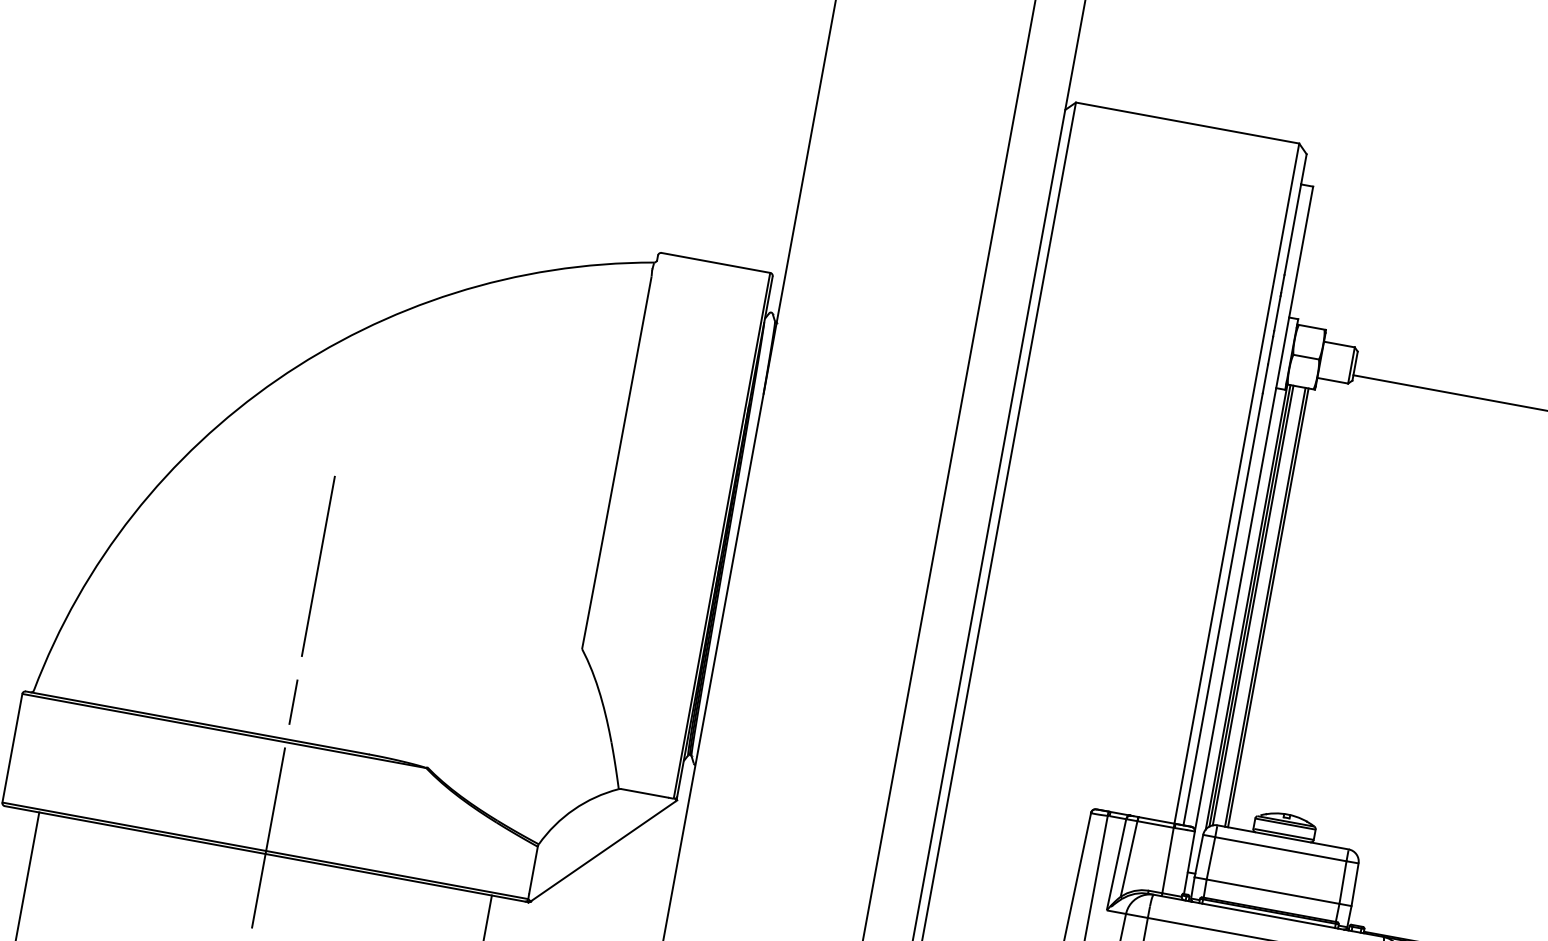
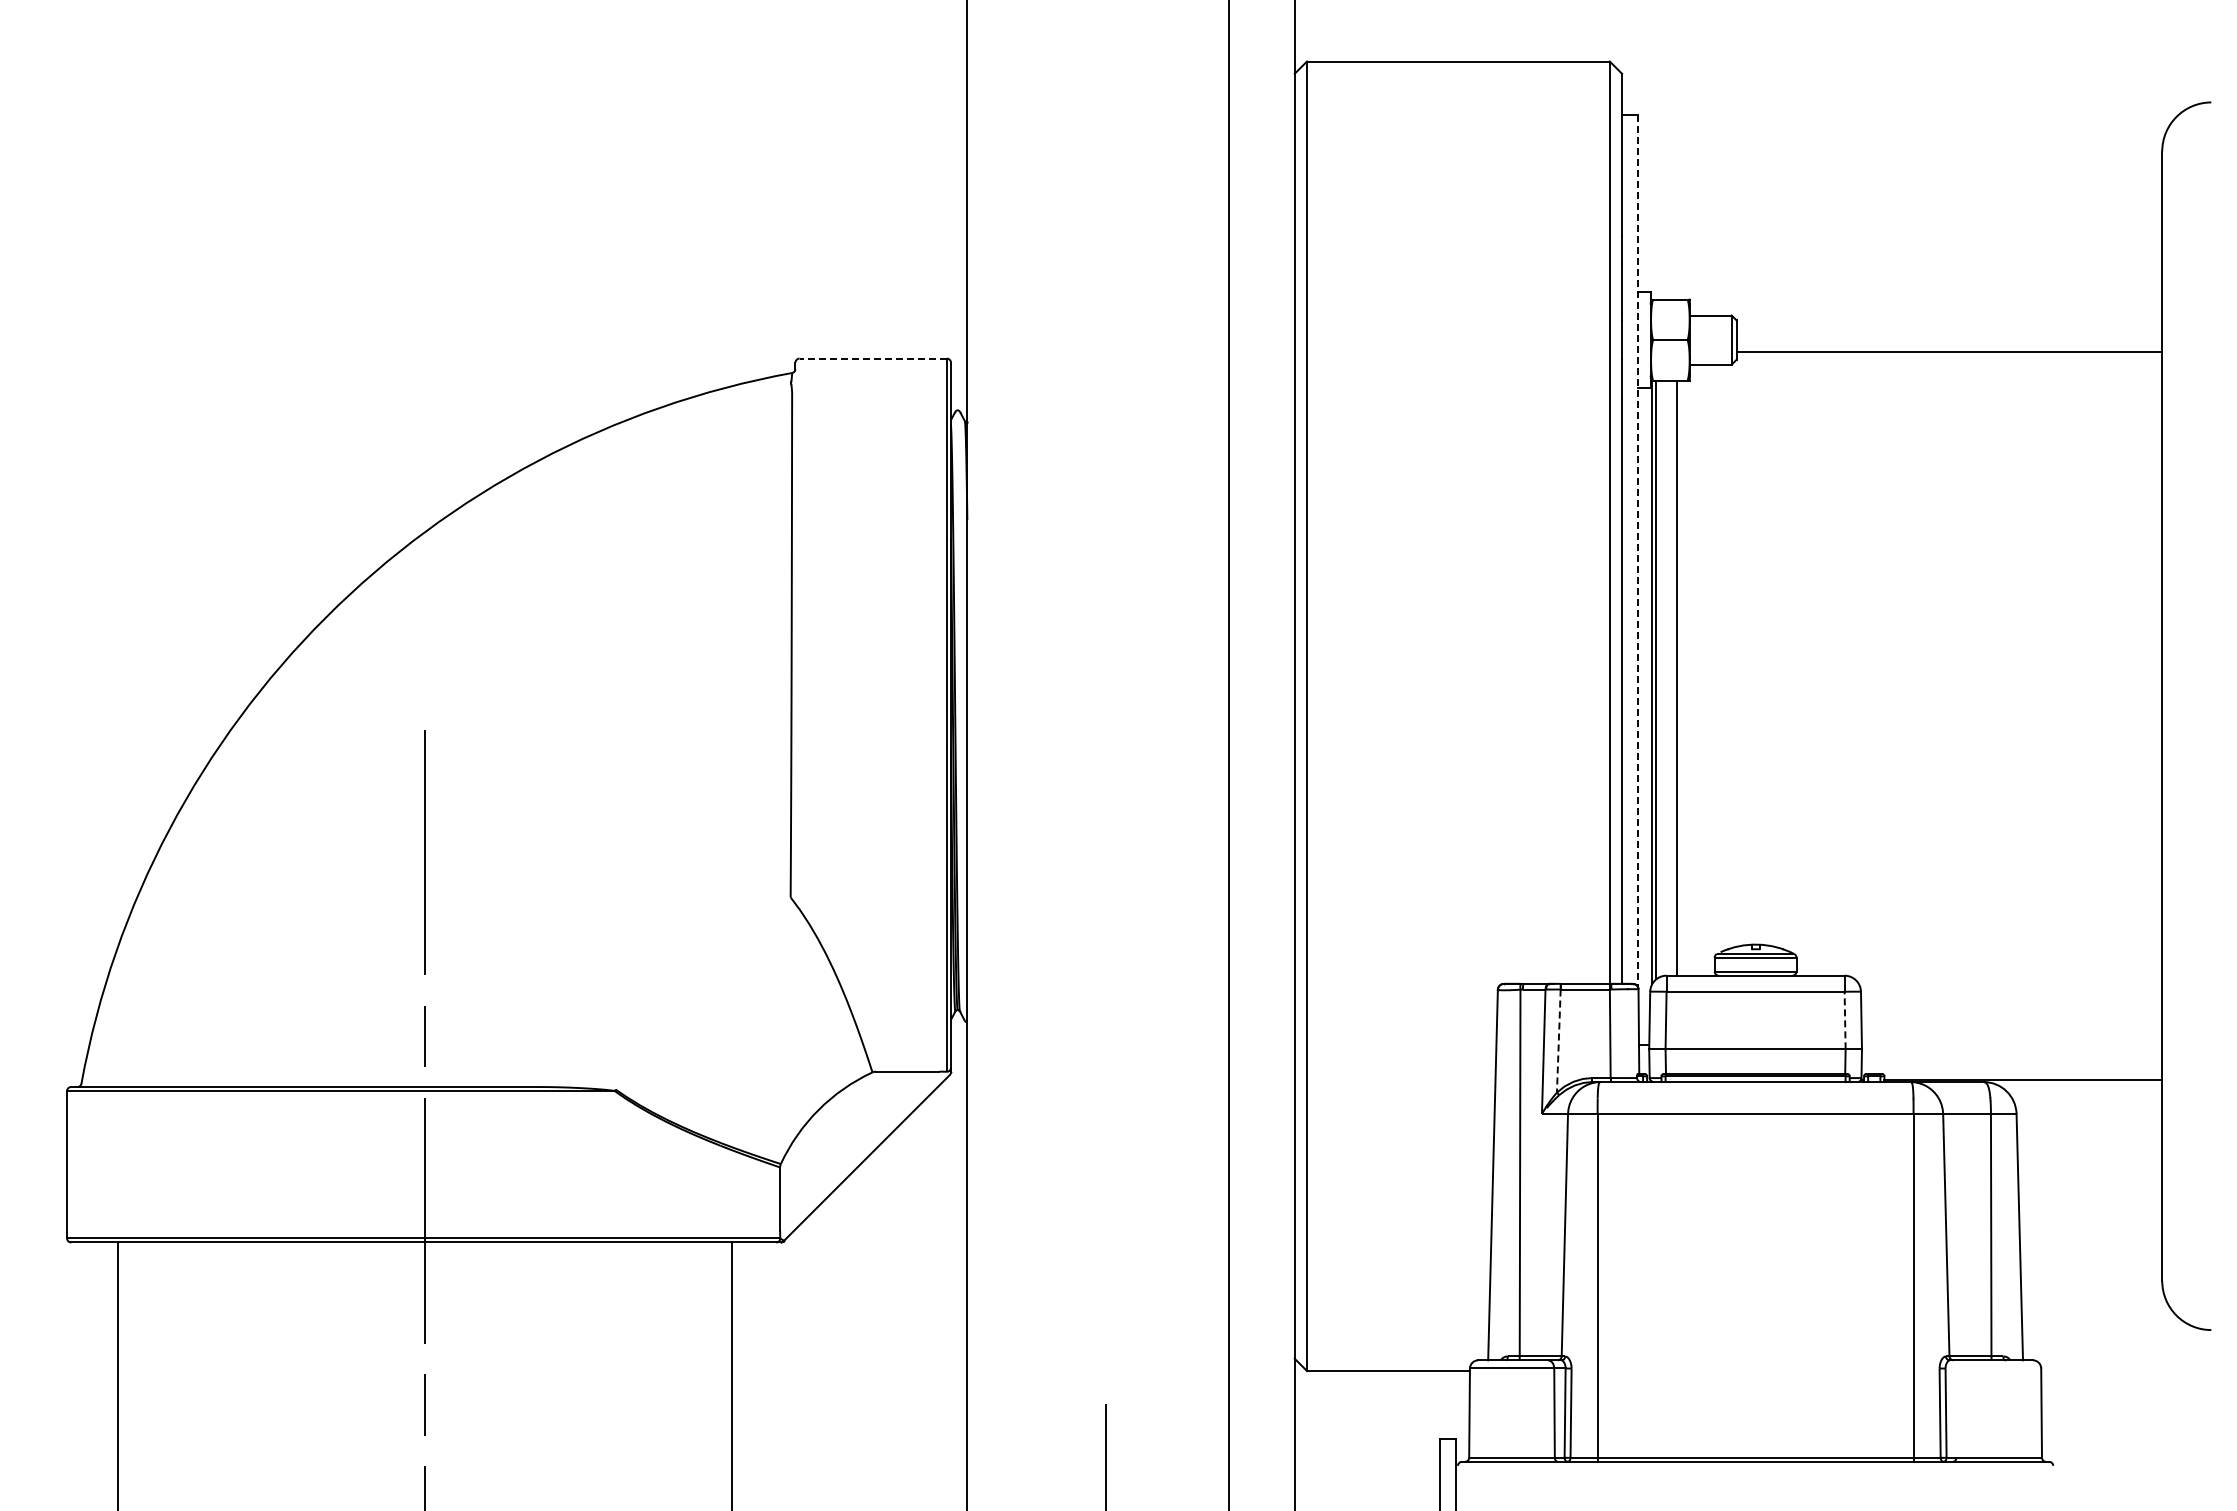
line: (716, 262) -> (873, 358), solid -> dashed
line: (1253, 509) -> (1638, 552), solid -> dashed
line: (1253, 605) -> (1660, 678), removed
line: (1268, 607) -> (1681, 677), removed
line: (1128, 859) -> (1558, 1041), solid -> dashed
line: (1343, 882) -> (1845, 1020), solid -> dashed

